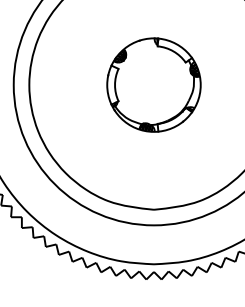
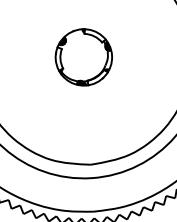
part: (153, 84) -> (83, 56), size x0.7

